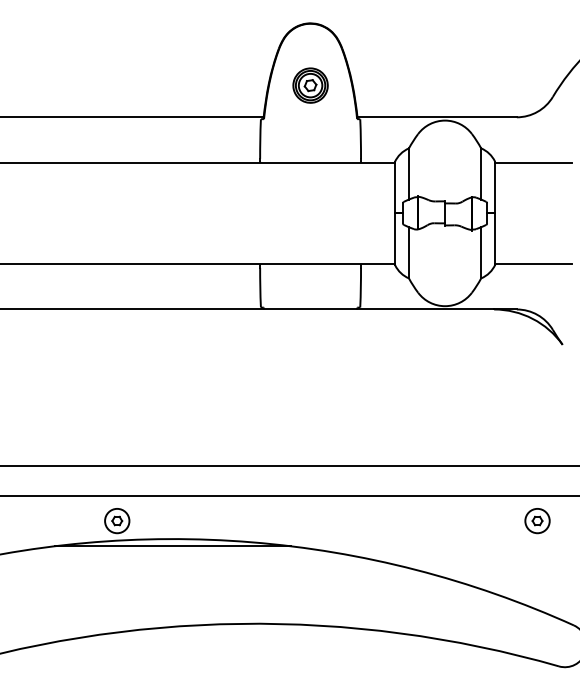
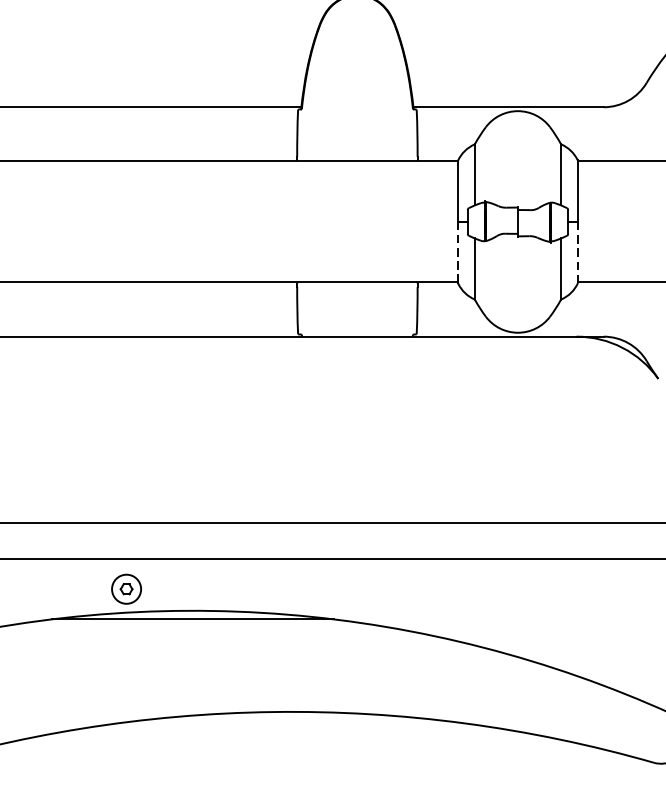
part: (310, 85) -> (357, 69), removed
line: (495, 238) -> (578, 251), solid -> dashed
line: (395, 239) -> (458, 253), solid -> dashed
part: (537, 521) -> (628, 589), removed

